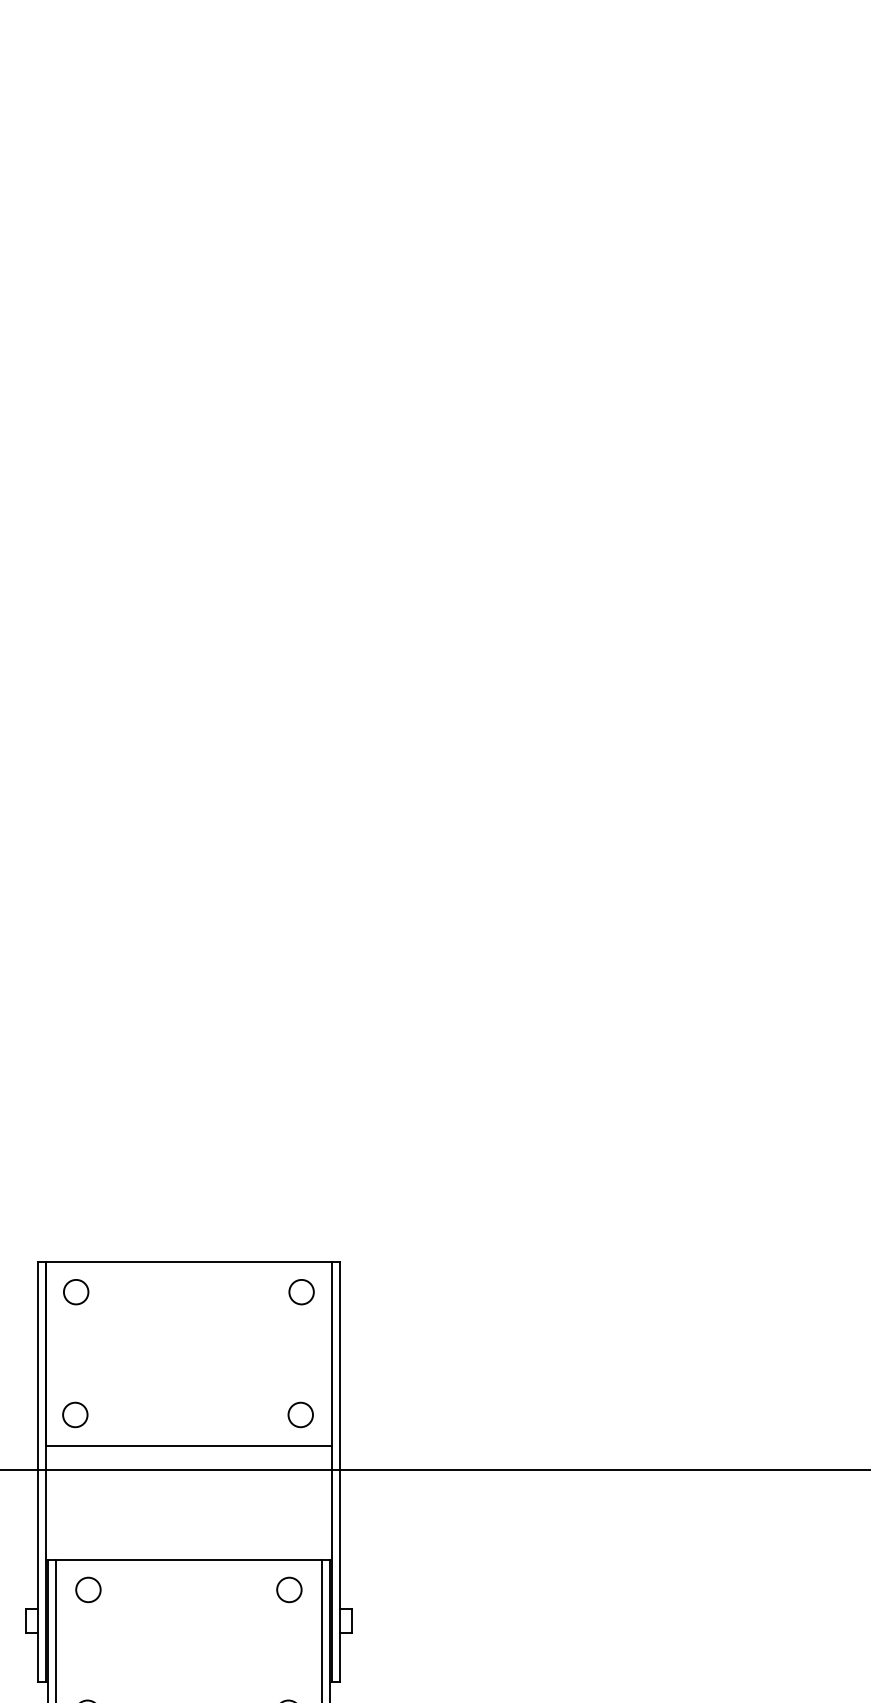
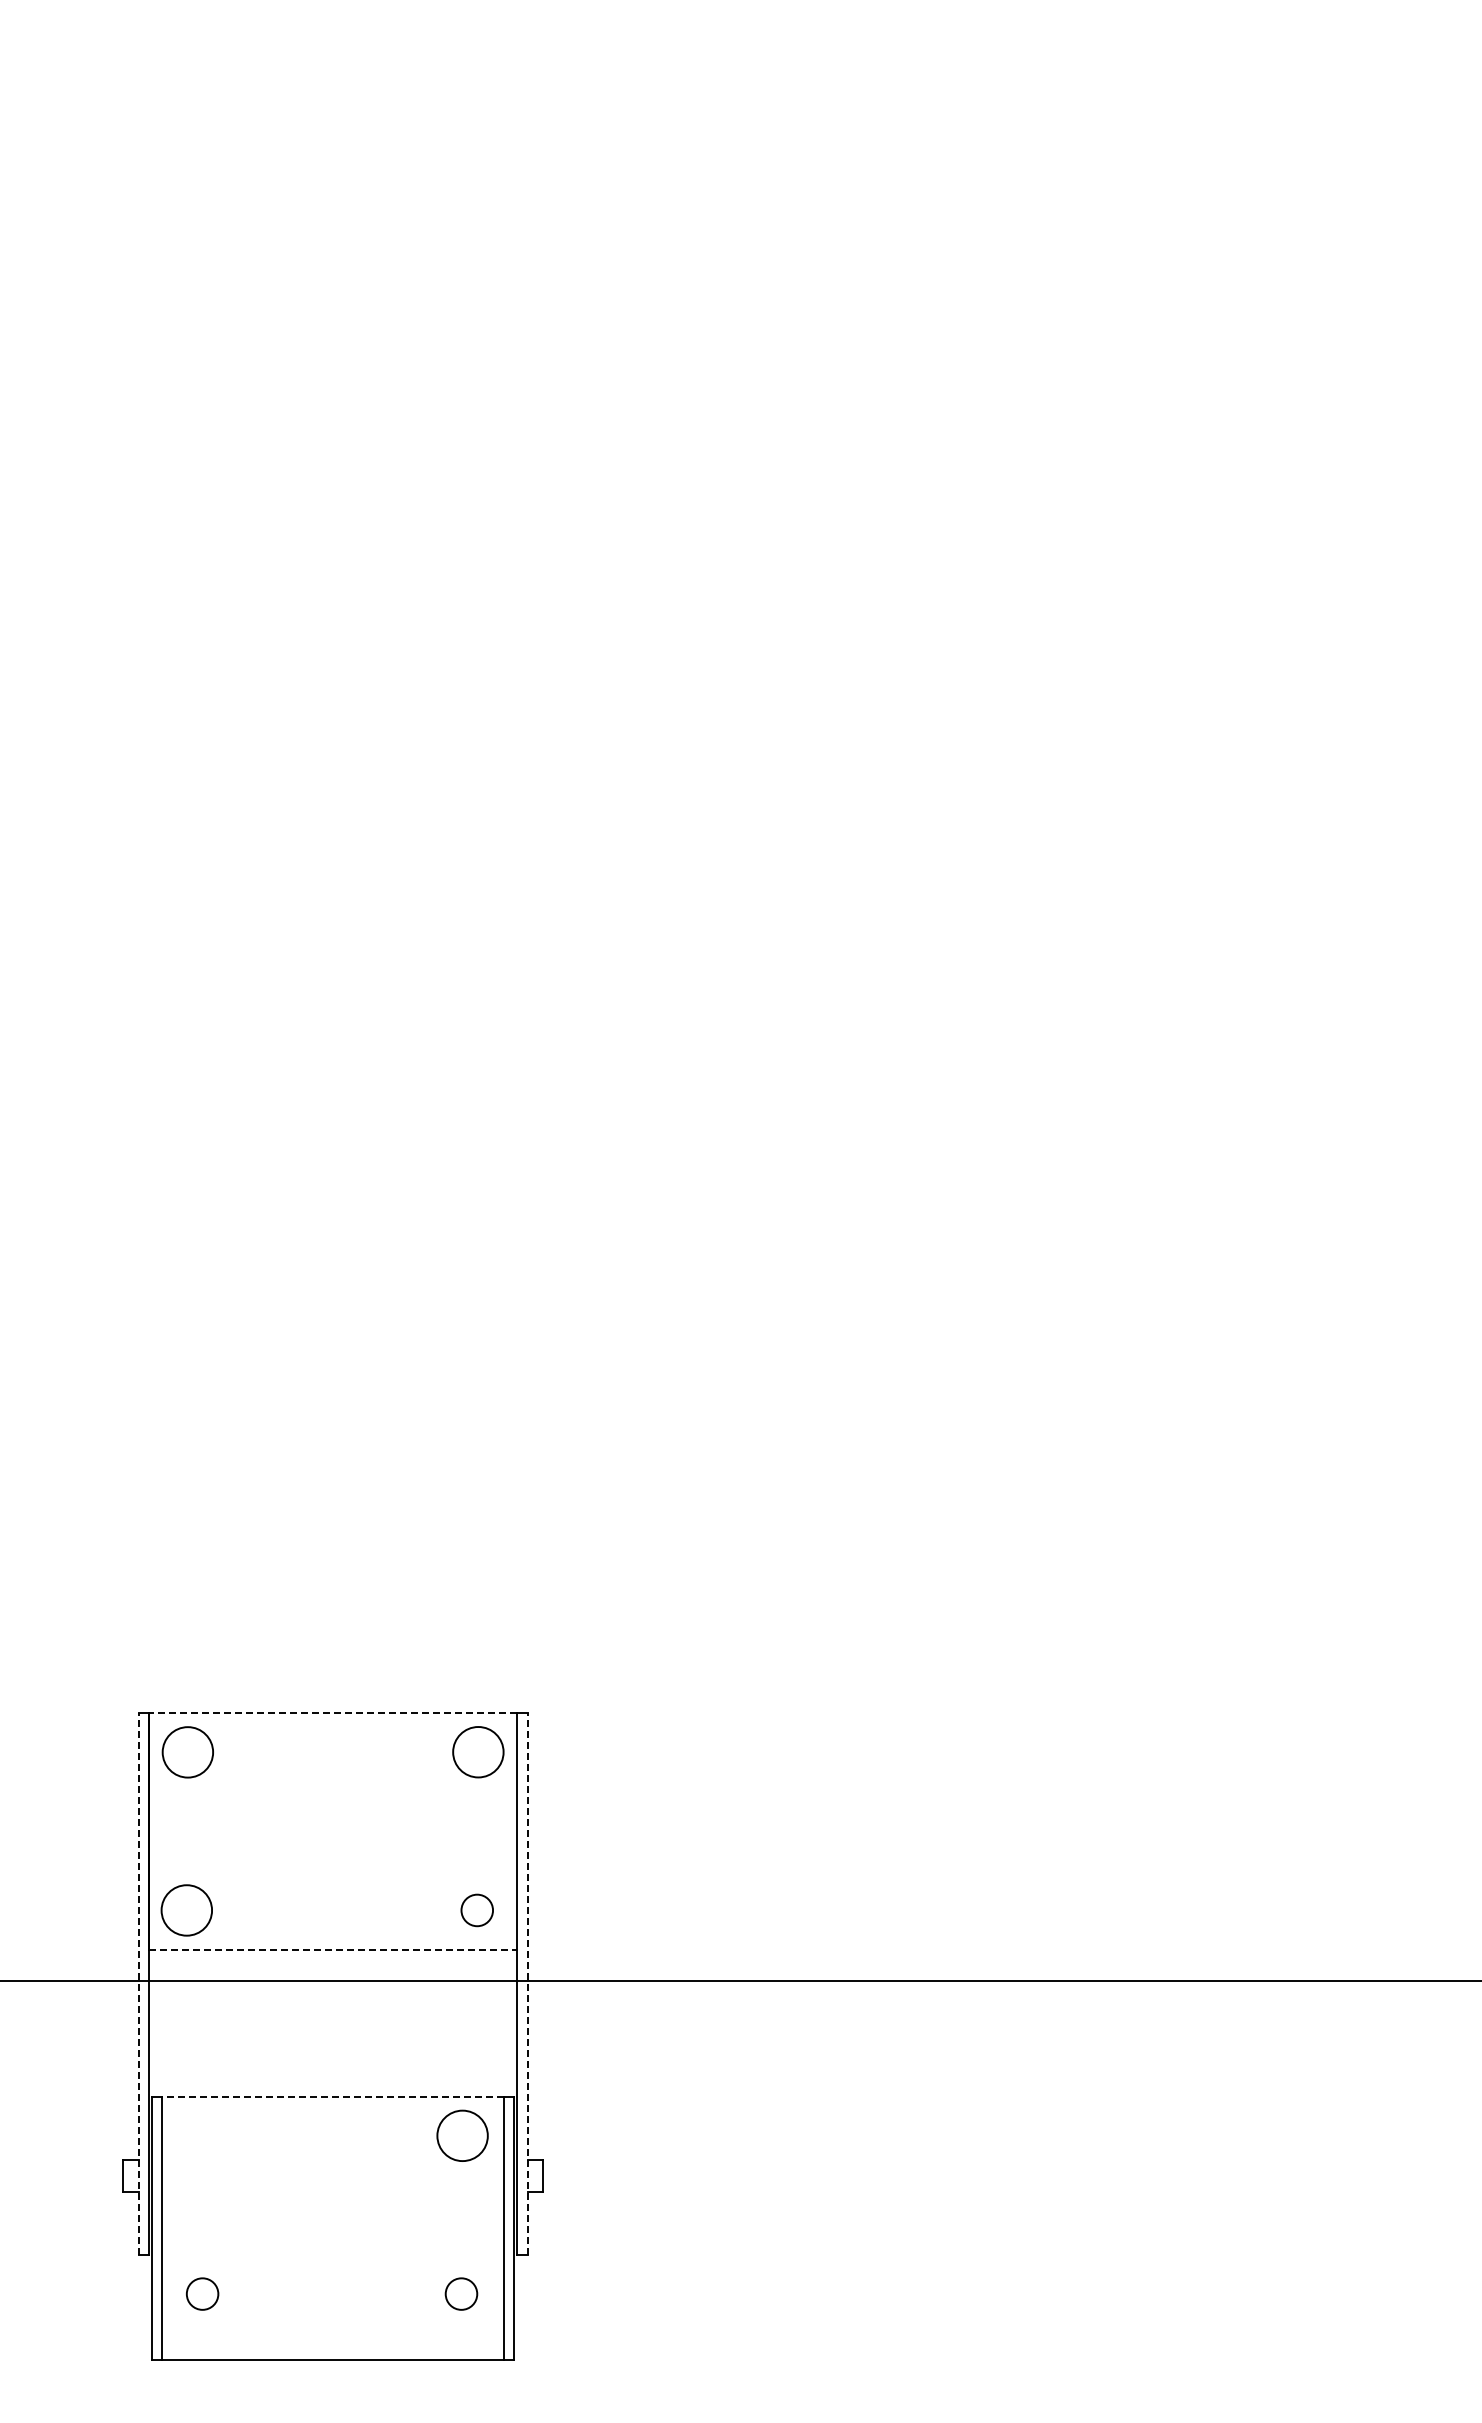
line: (189, 1262) -> (333, 1713), solid -> dashed
circle: (75, 1291) -> (187, 1751), size x1.6
circle: (301, 1291) -> (478, 1751), size x1.6
circle: (75, 1415) -> (186, 1910), size x1.6
line: (189, 1445) -> (333, 1949), solid -> dashed
line: (37, 1472) -> (138, 1984), solid -> dashed
line: (339, 1472) -> (527, 1984), solid -> dashed
line: (189, 1560) -> (333, 2097), solid -> dashed
circle: (88, 1589) -> (203, 2135), removed
circle: (289, 1589) -> (462, 2135), size x1.6

